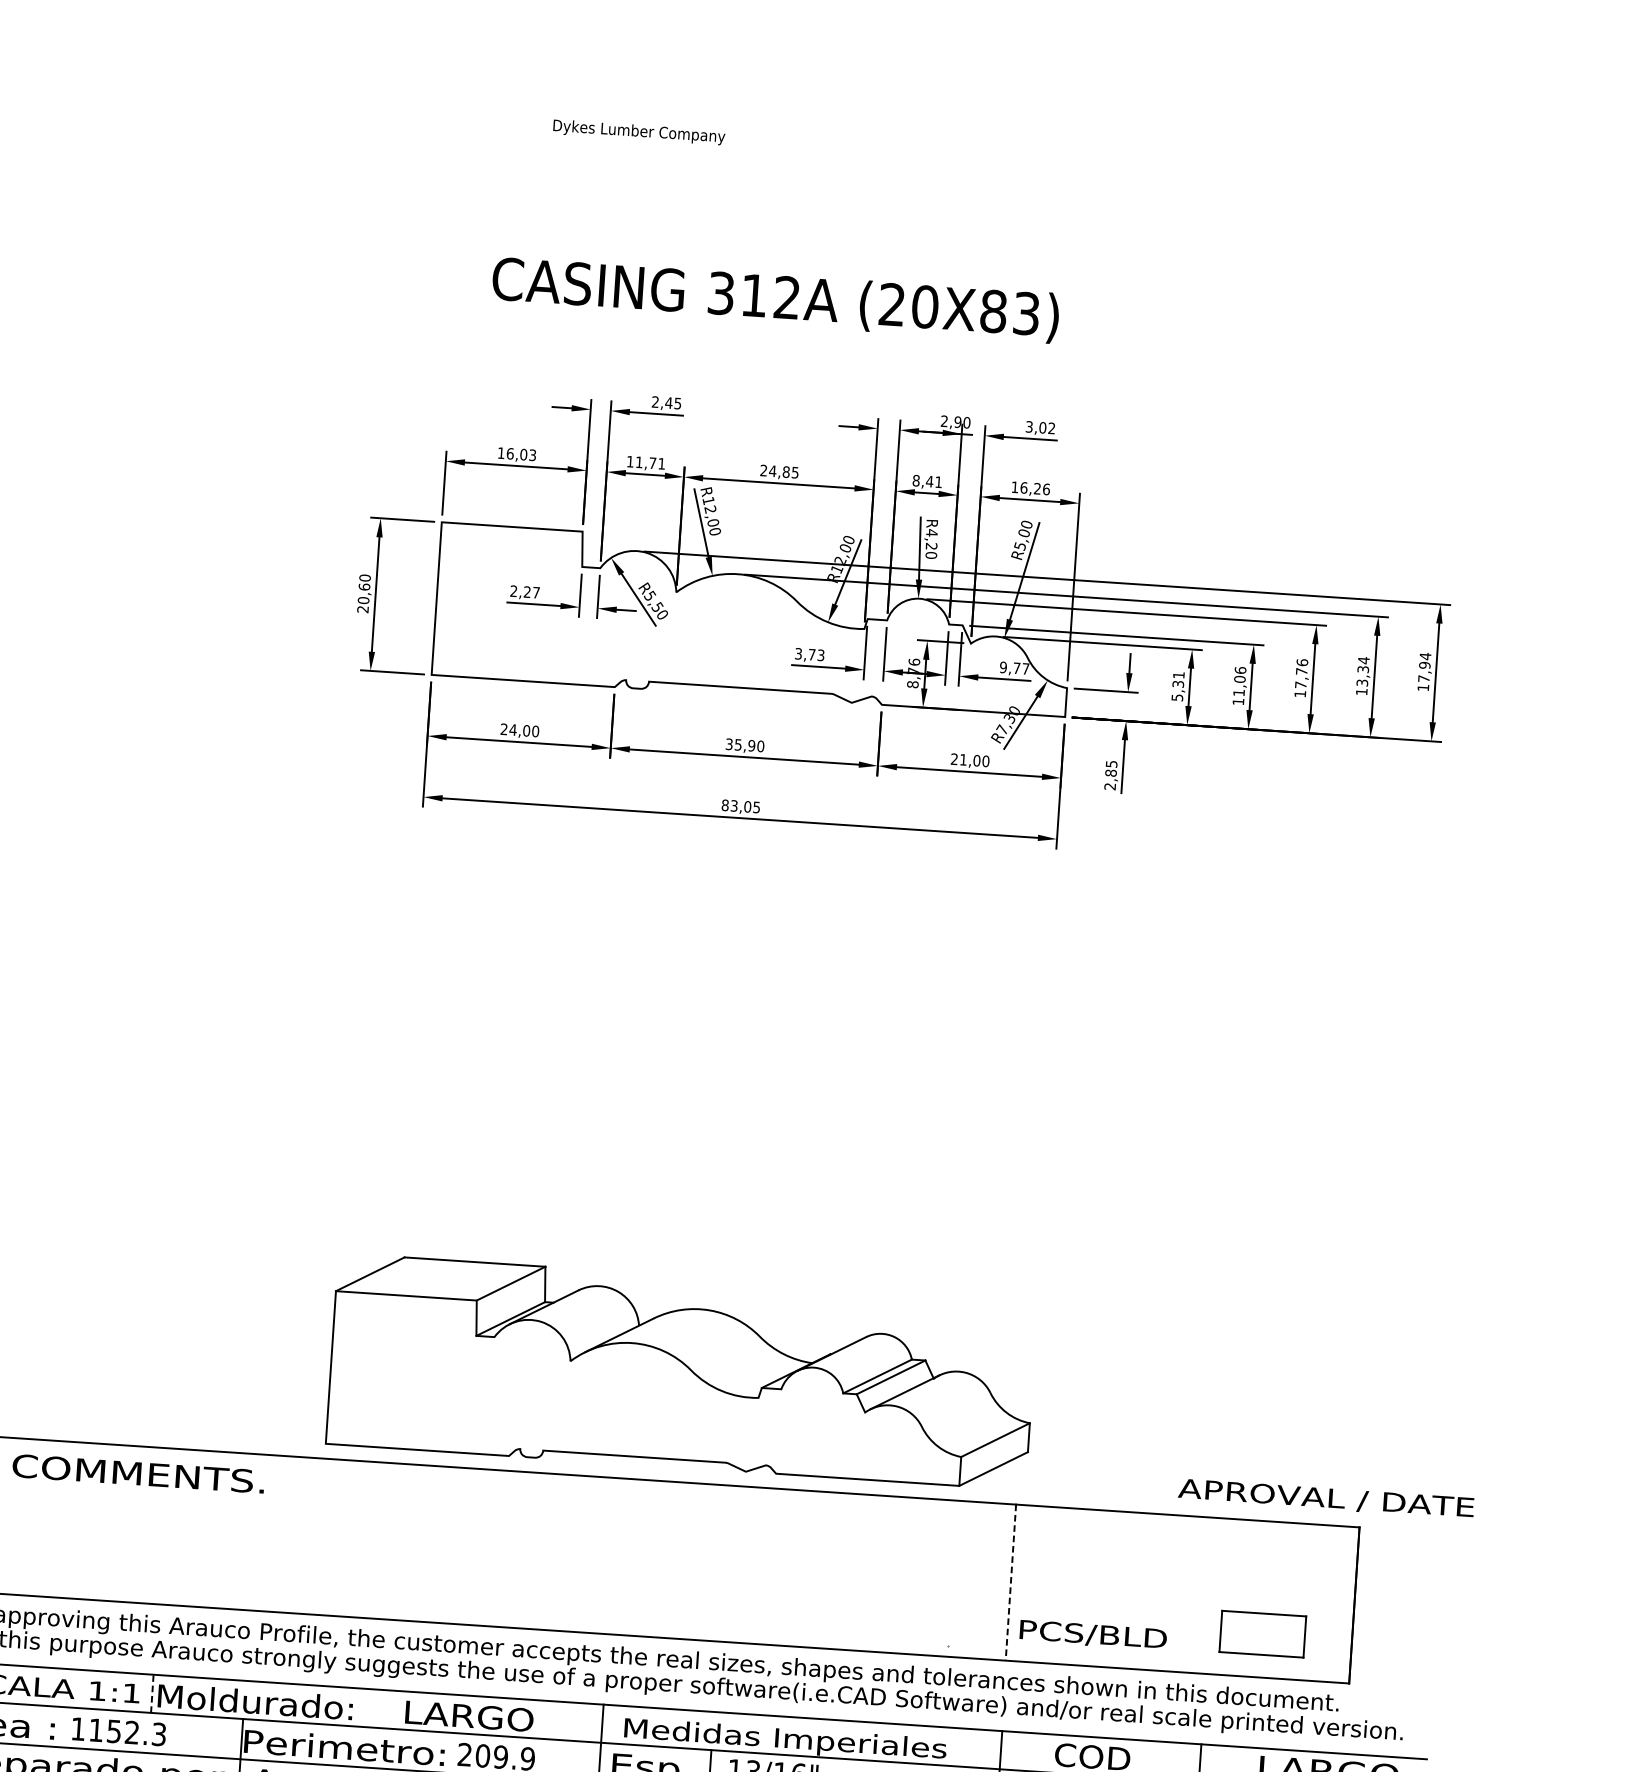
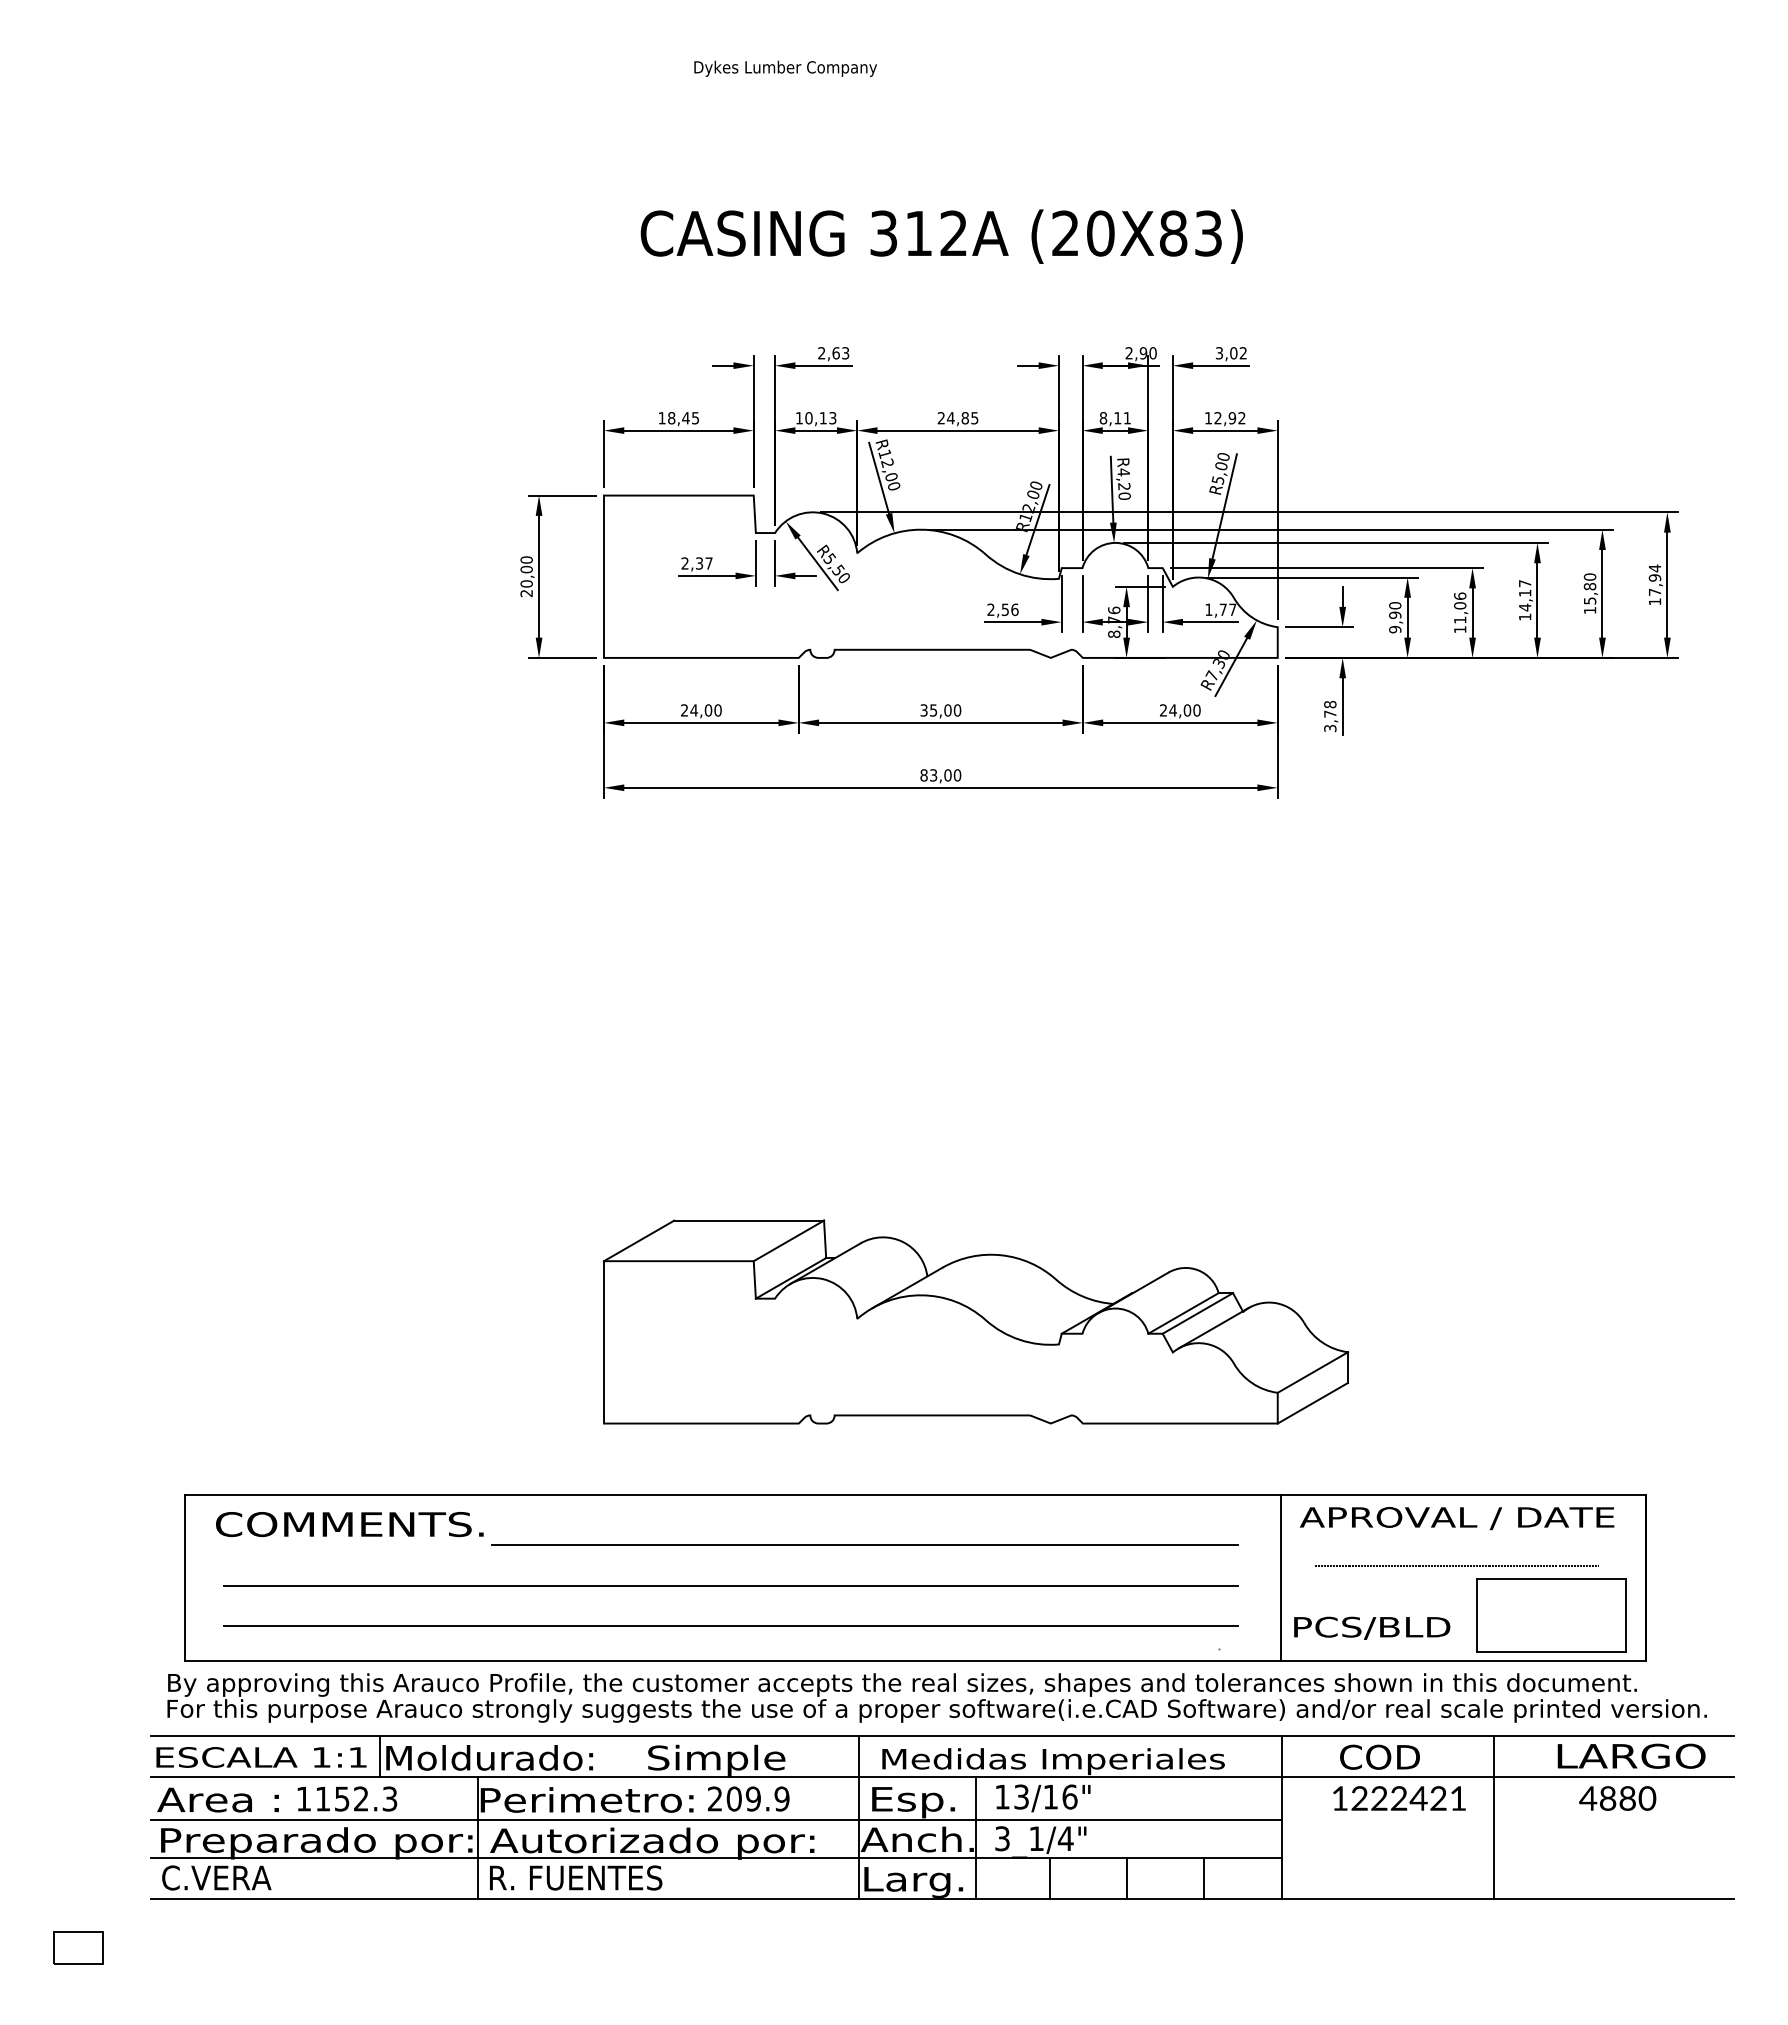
text: (673, 403) -> (840, 353), 2,45 -> 2,63
text: (521, 454) -> (683, 418), 16,03 -> 18,45
text: (650, 463) -> (820, 418), 11,71 -> 10,13
text: (929, 481) -> (1117, 418), 8,41 -> 8,11
text: (1034, 488) -> (1229, 418), 16,26 -> 12,92
text: (364, 586) -> (526, 569), 20,60 -> 20,00
text: (527, 592) -> (699, 563), 2,27 -> 2,37
text: (809, 654) -> (1002, 609), 3,73 -> 2,56
text: (1003, 667) -> (1208, 609), 9,77 -> 1,77
text: (1362, 671) -> (1589, 588), 13,34 -> 15,80
text: (1301, 673) -> (1524, 595), 17,76 -> 14,17
text: (1178, 686) -> (1395, 617), 5,31 -> 9,90
text: (751, 745) -> (947, 710), 35,90 -> 35,00
text: (962, 759) -> (1172, 710), 21,00 -> 24,00
text: (1111, 775) -> (1330, 716), 2,85 -> 3,78
text: (756, 807) -> (957, 775), 83,05 -> 83,00
part: (682, 1371) -> (976, 1321), moved
text: (1326, 1498) -> (1457, 1518), moved
line: (621, 1524) -> (864, 1544), added
line: (492, 1554) -> (730, 1585), added
line: (1011, 1582) -> (1281, 1578), dashed -> solid
line: (1176, 1582) -> (1456, 1566), added
line: (490, 1593) -> (730, 1626), added
part: (1262, 1634) -> (1551, 1615), size x1.67
line: (152, 1692) -> (379, 1755), dashed -> solid
text: (468, 1717) -> (716, 1759), LARGO -> Simple

